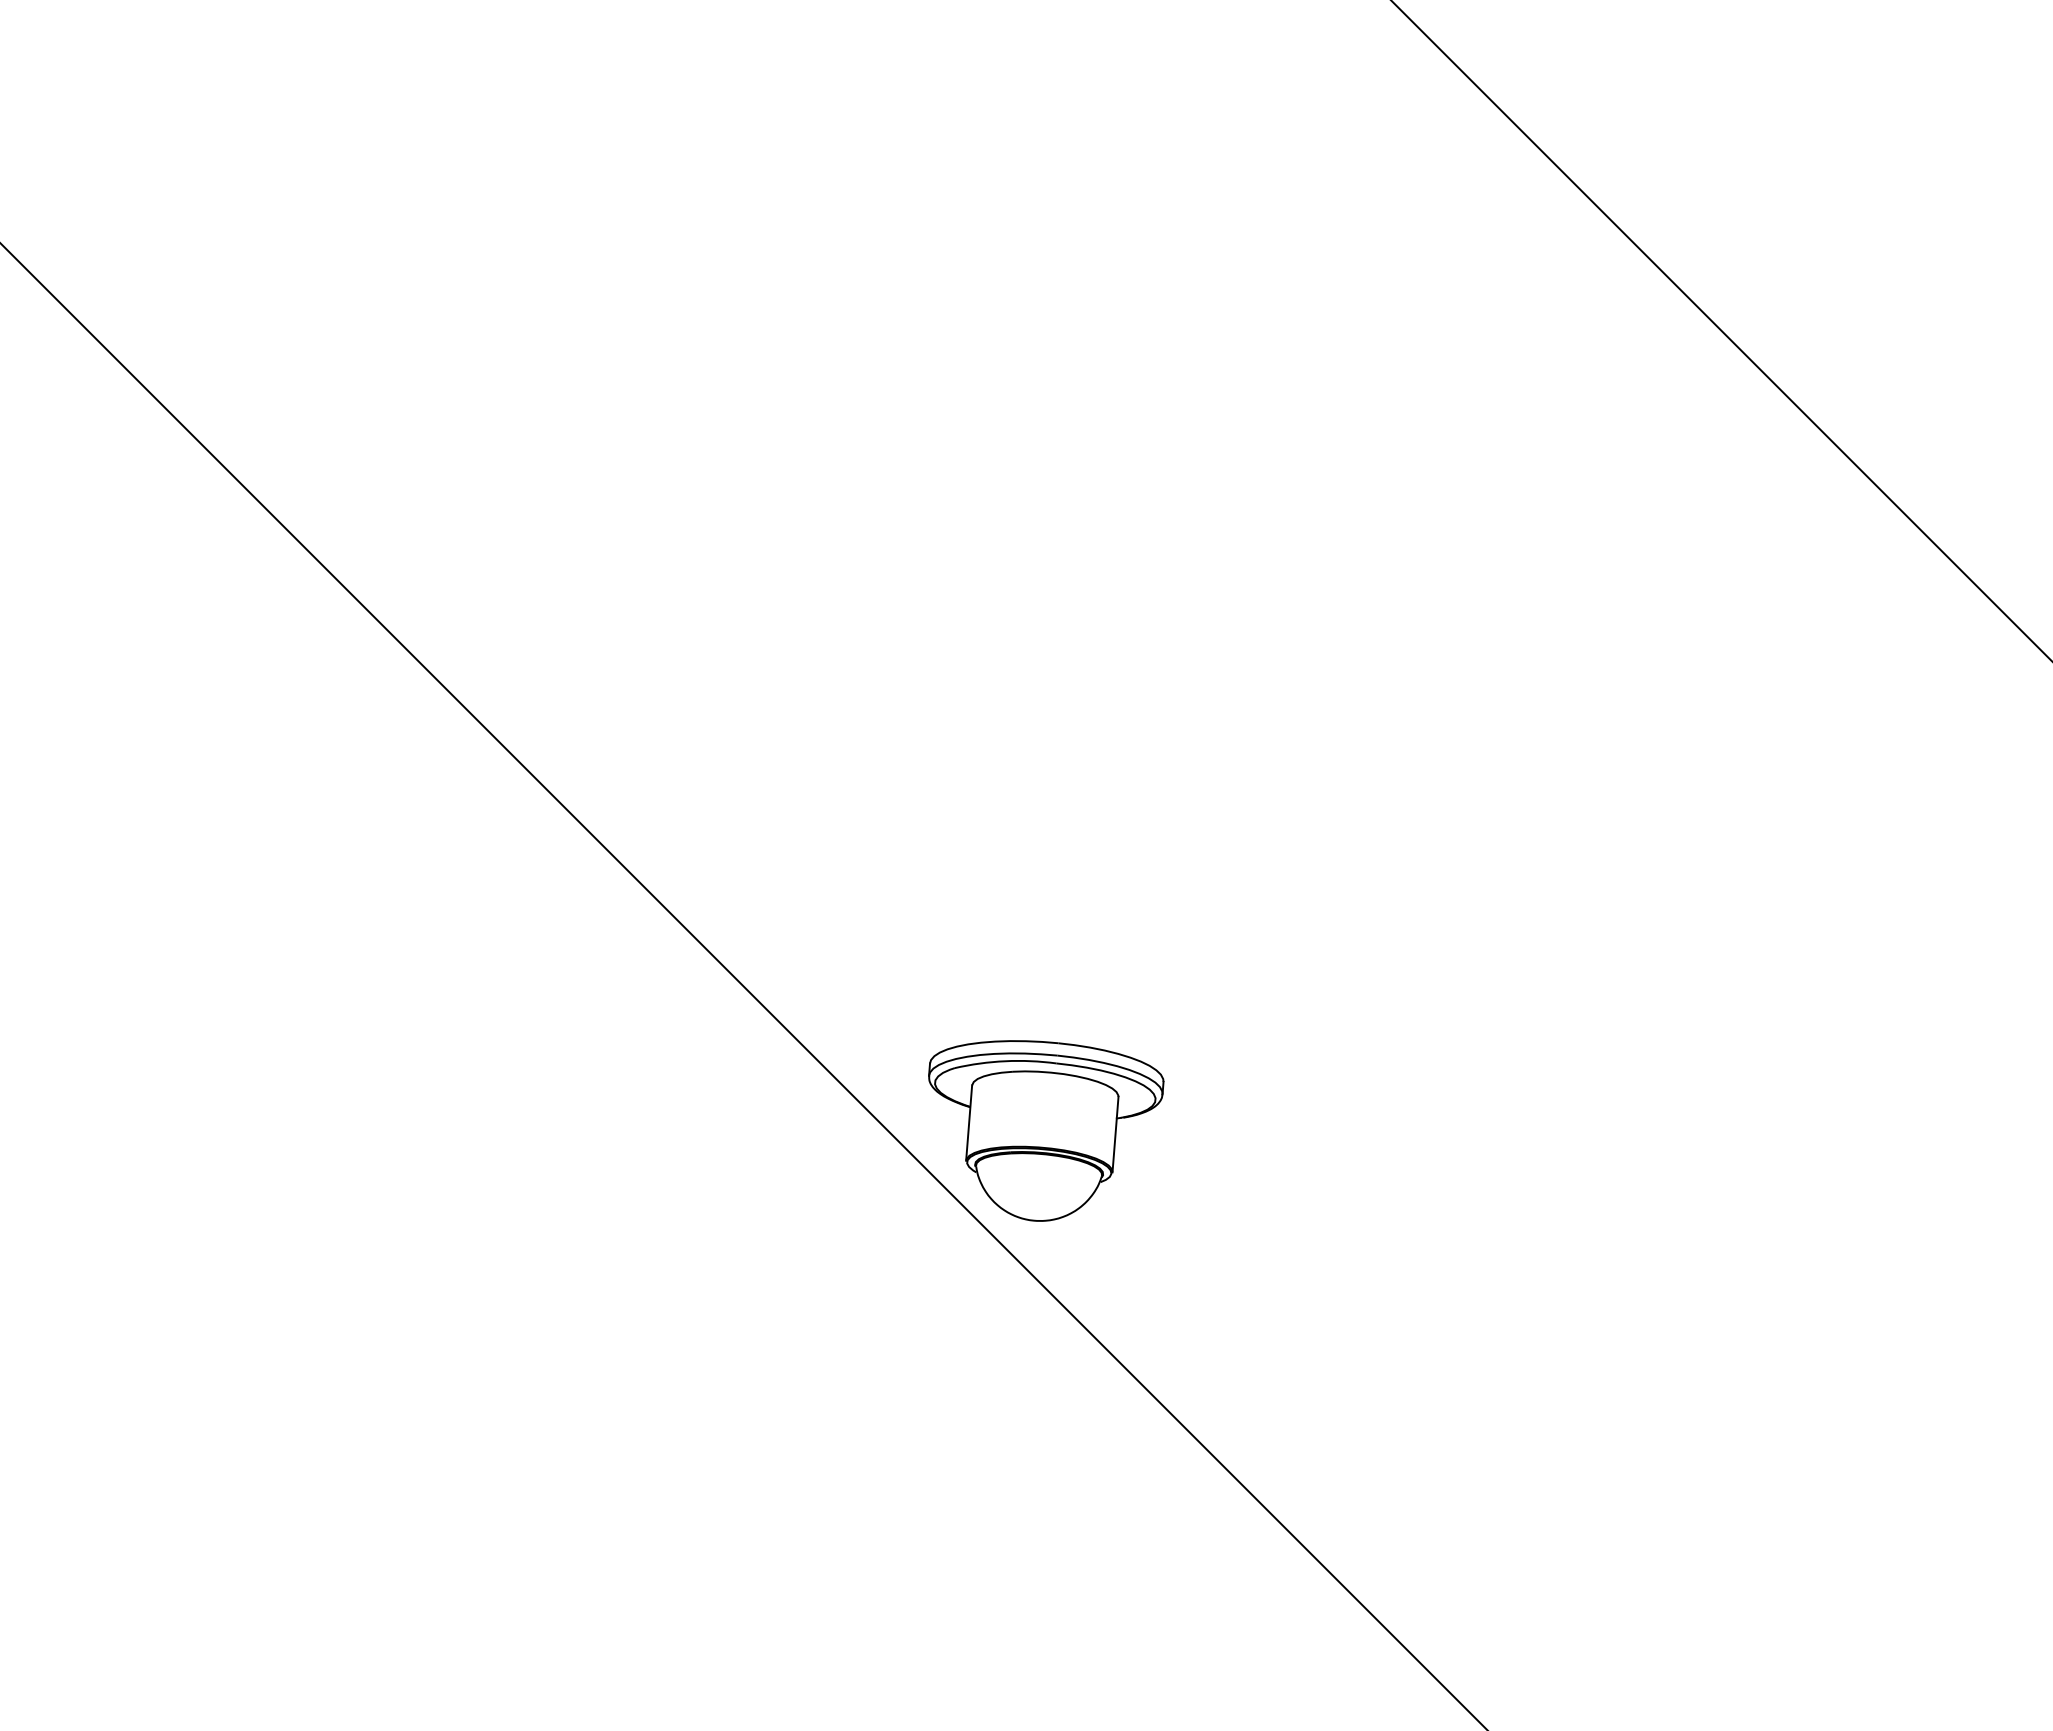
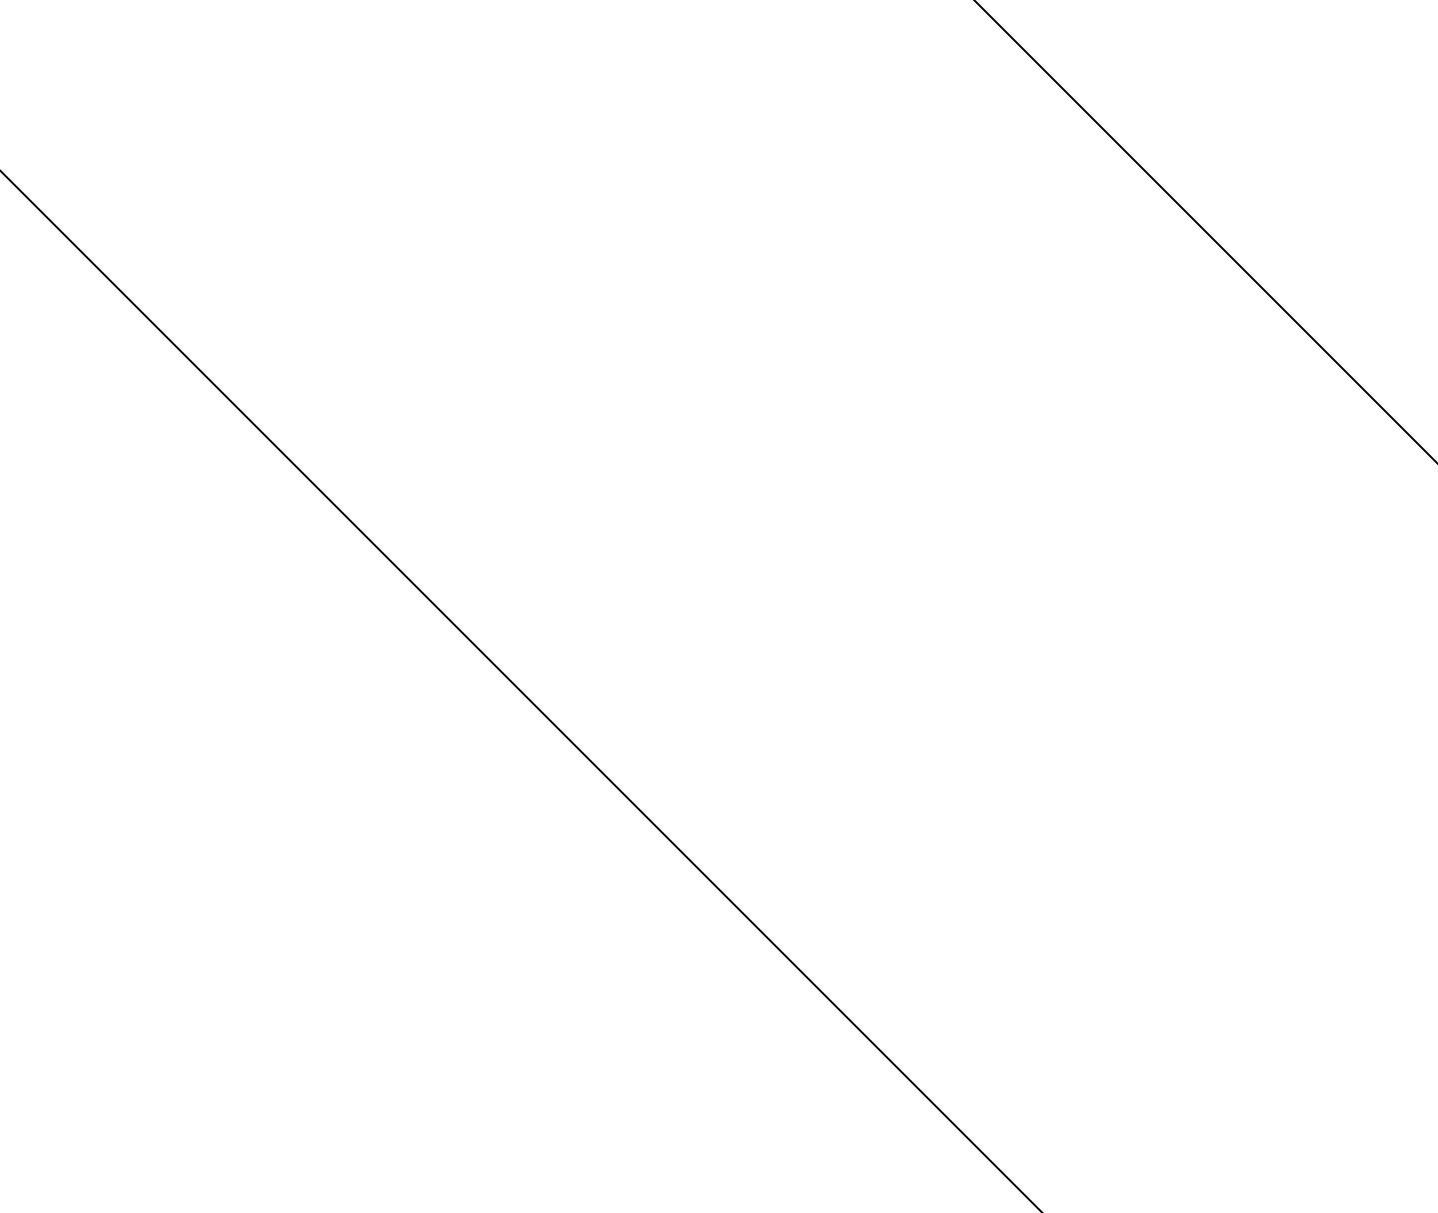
part: (1046, 1130) -> (733, 792), removed

